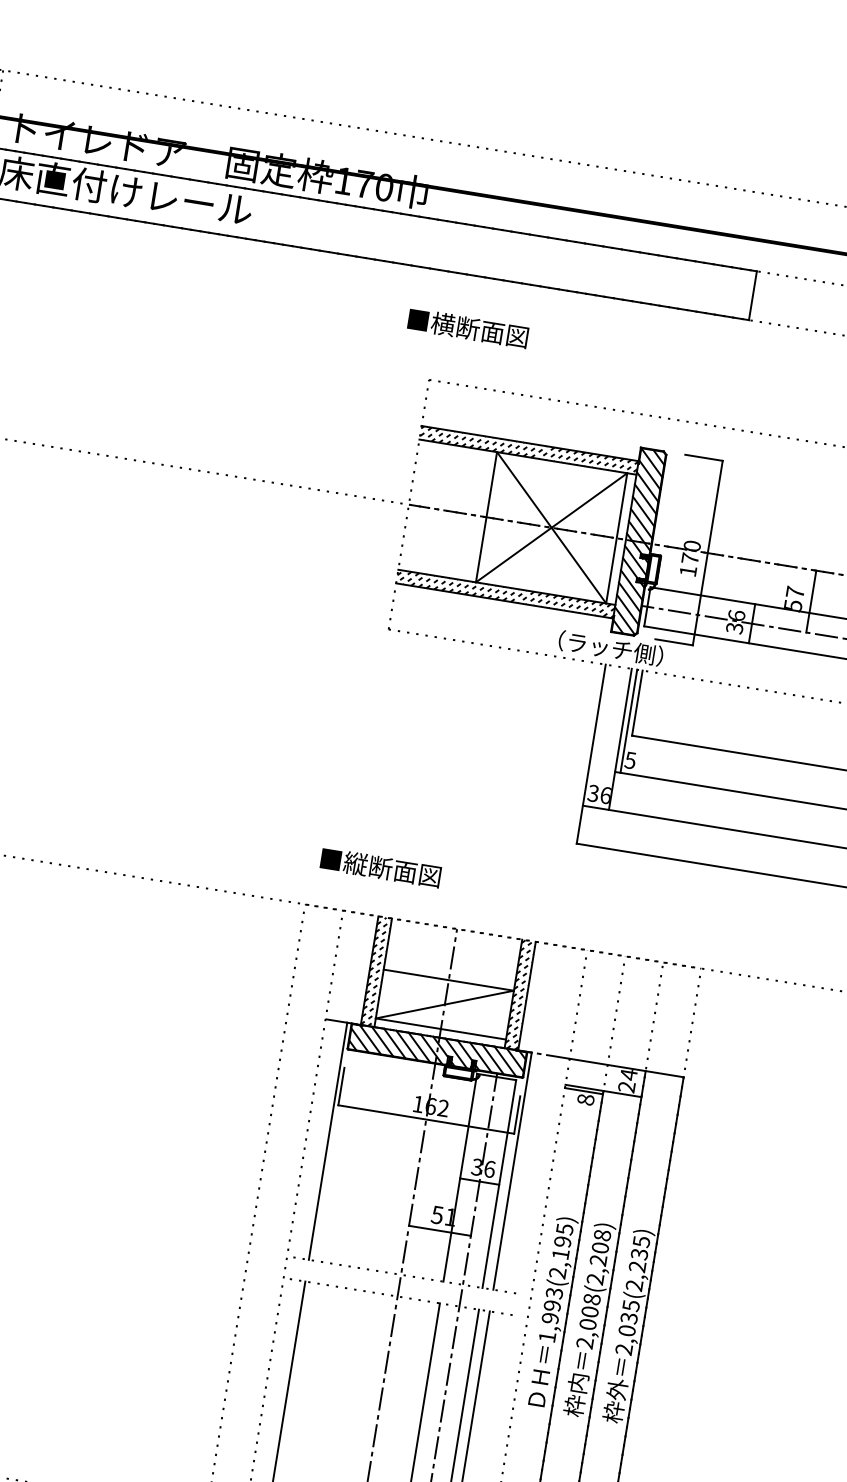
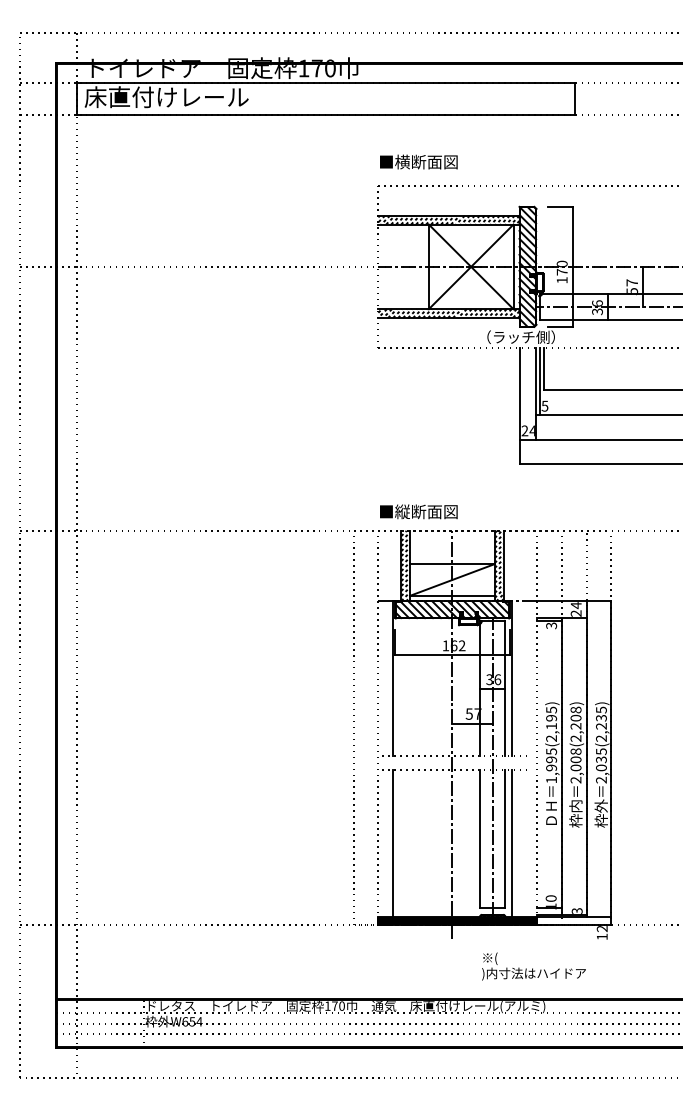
text: (467, 327) -> (418, 161), moved
text: (597, 793) -> (527, 430), 36 -> 24
text: (380, 867) -> (418, 511), moved
text: (585, 1099) -> (551, 625), 8 -> 3
text: (450, 1216) -> (477, 713), 51 -> 57
text: (554, 1293) -> (551, 751), 1,993(2,195) -> 1,995(2,195)

